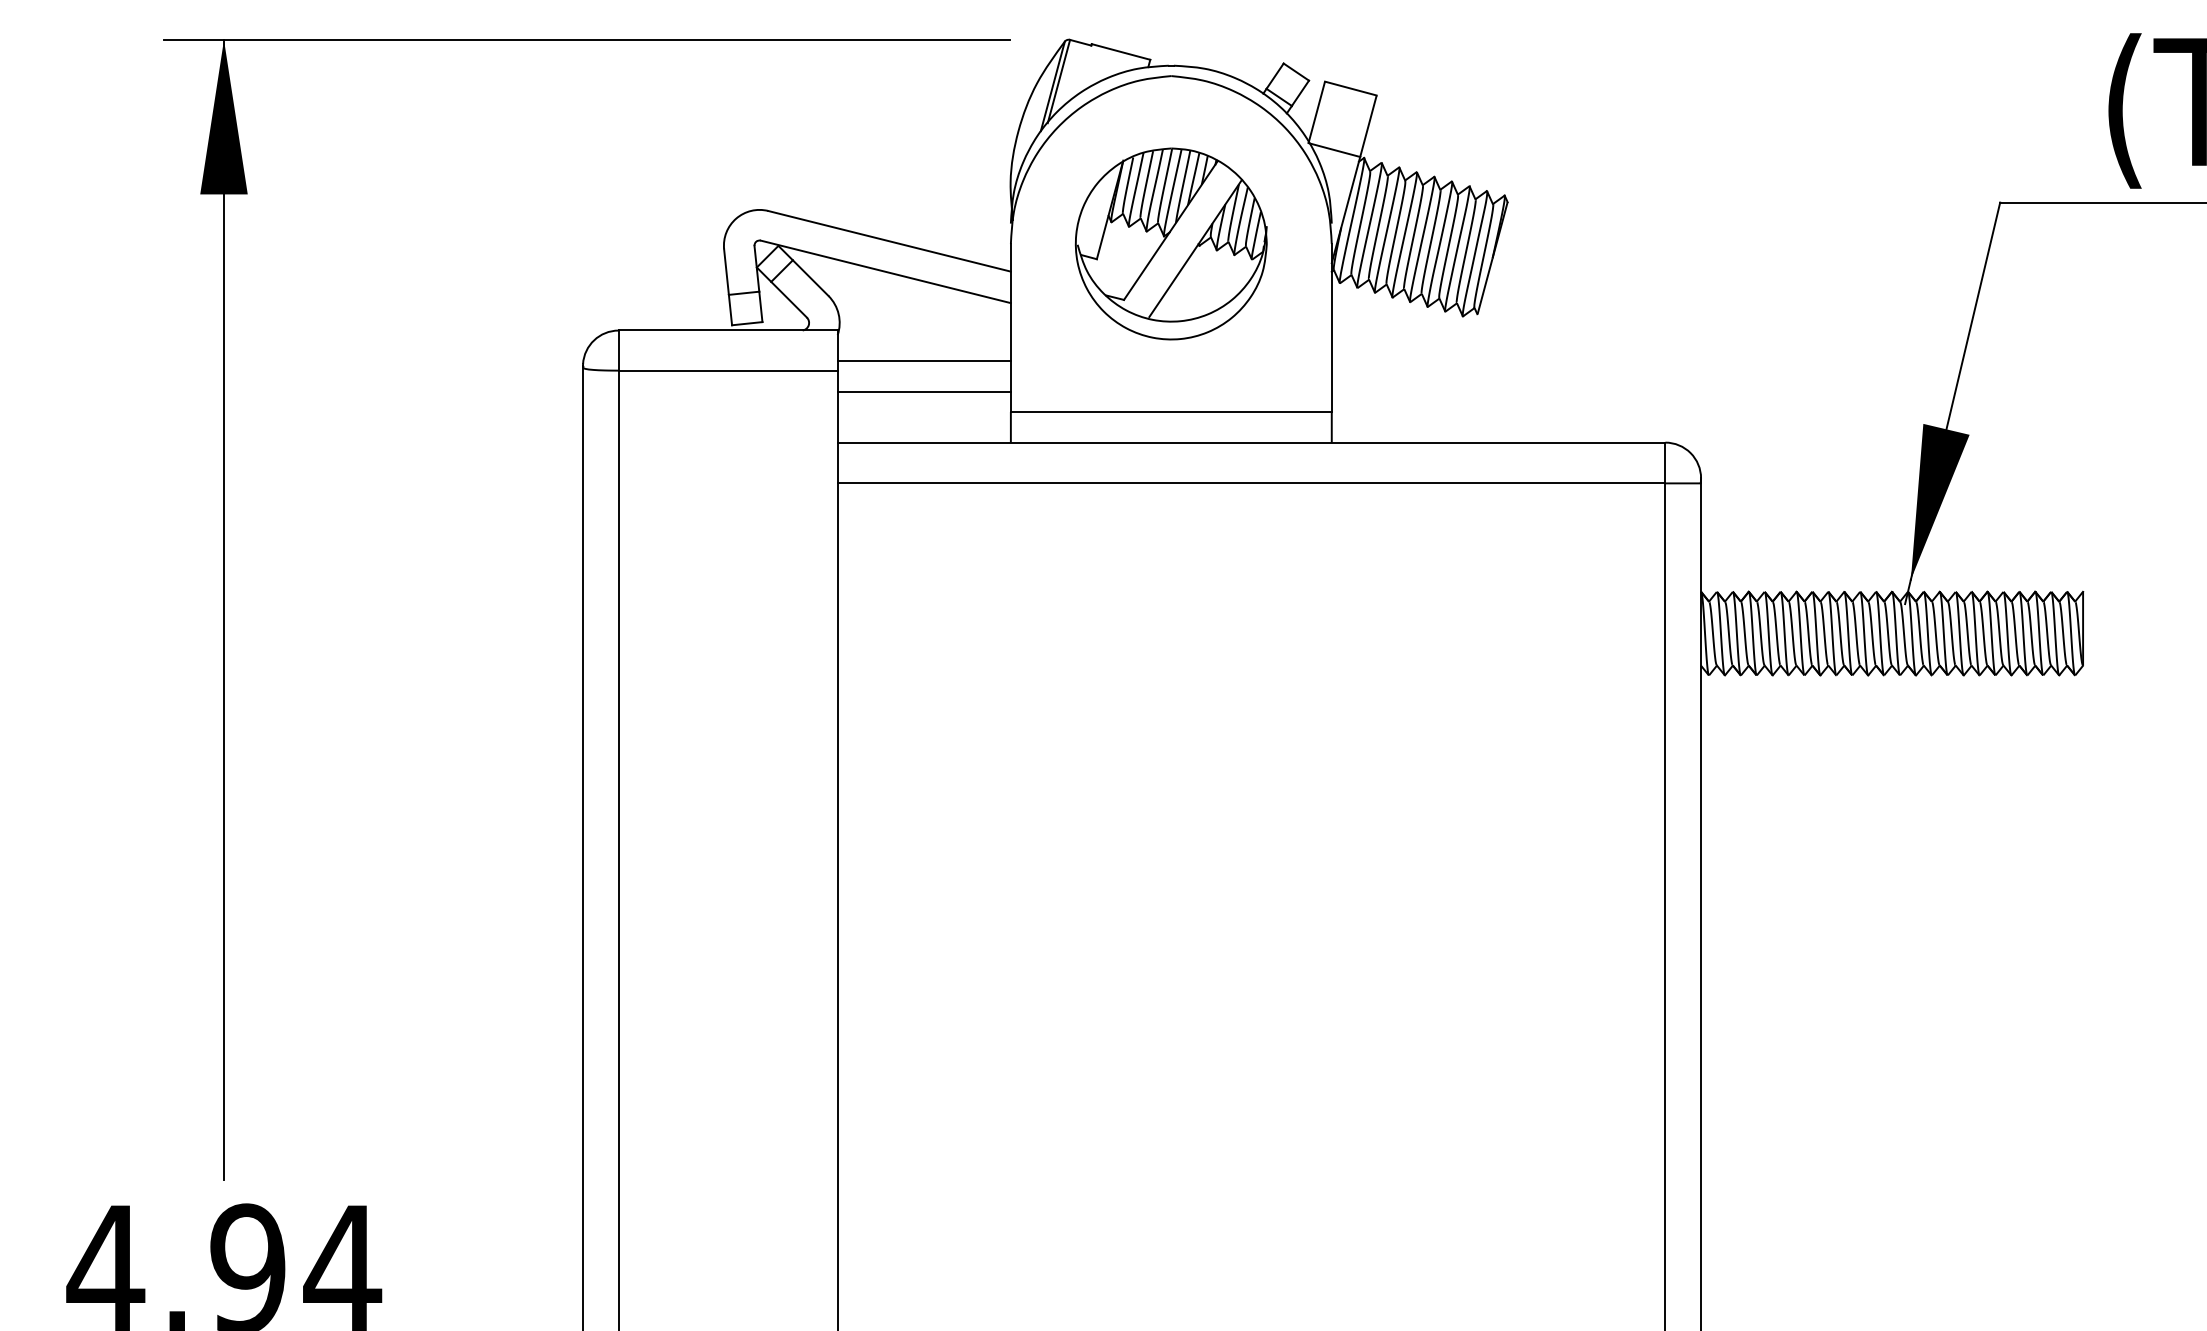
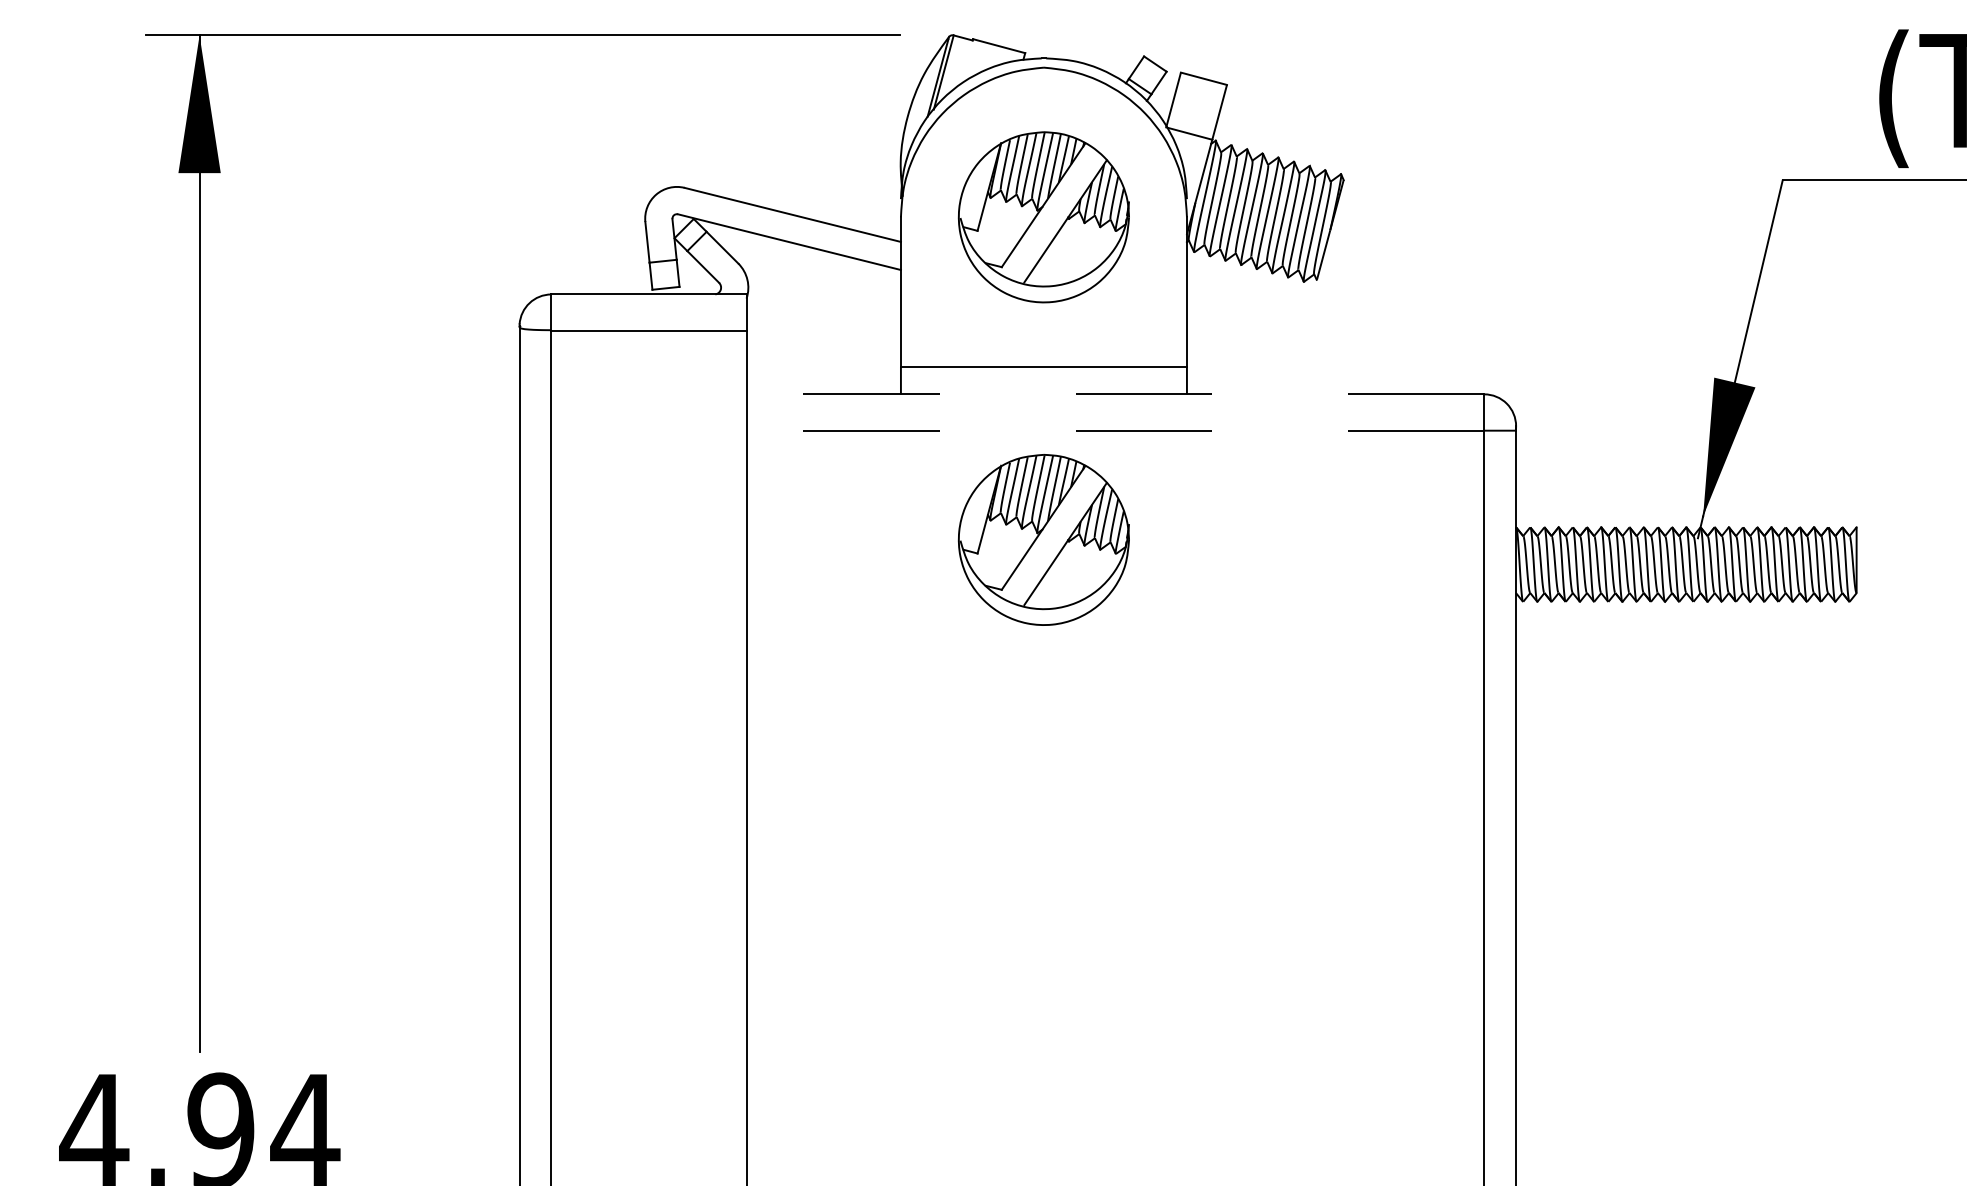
line: (923, 361) -> (823, 322), removed
line: (923, 391) -> (823, 348), removed
line: (1251, 442) -> (1115, 394), solid -> dashed
line: (1251, 483) -> (1115, 430), solid -> dashed
part: (1170, 605) -> (1043, 539), added

